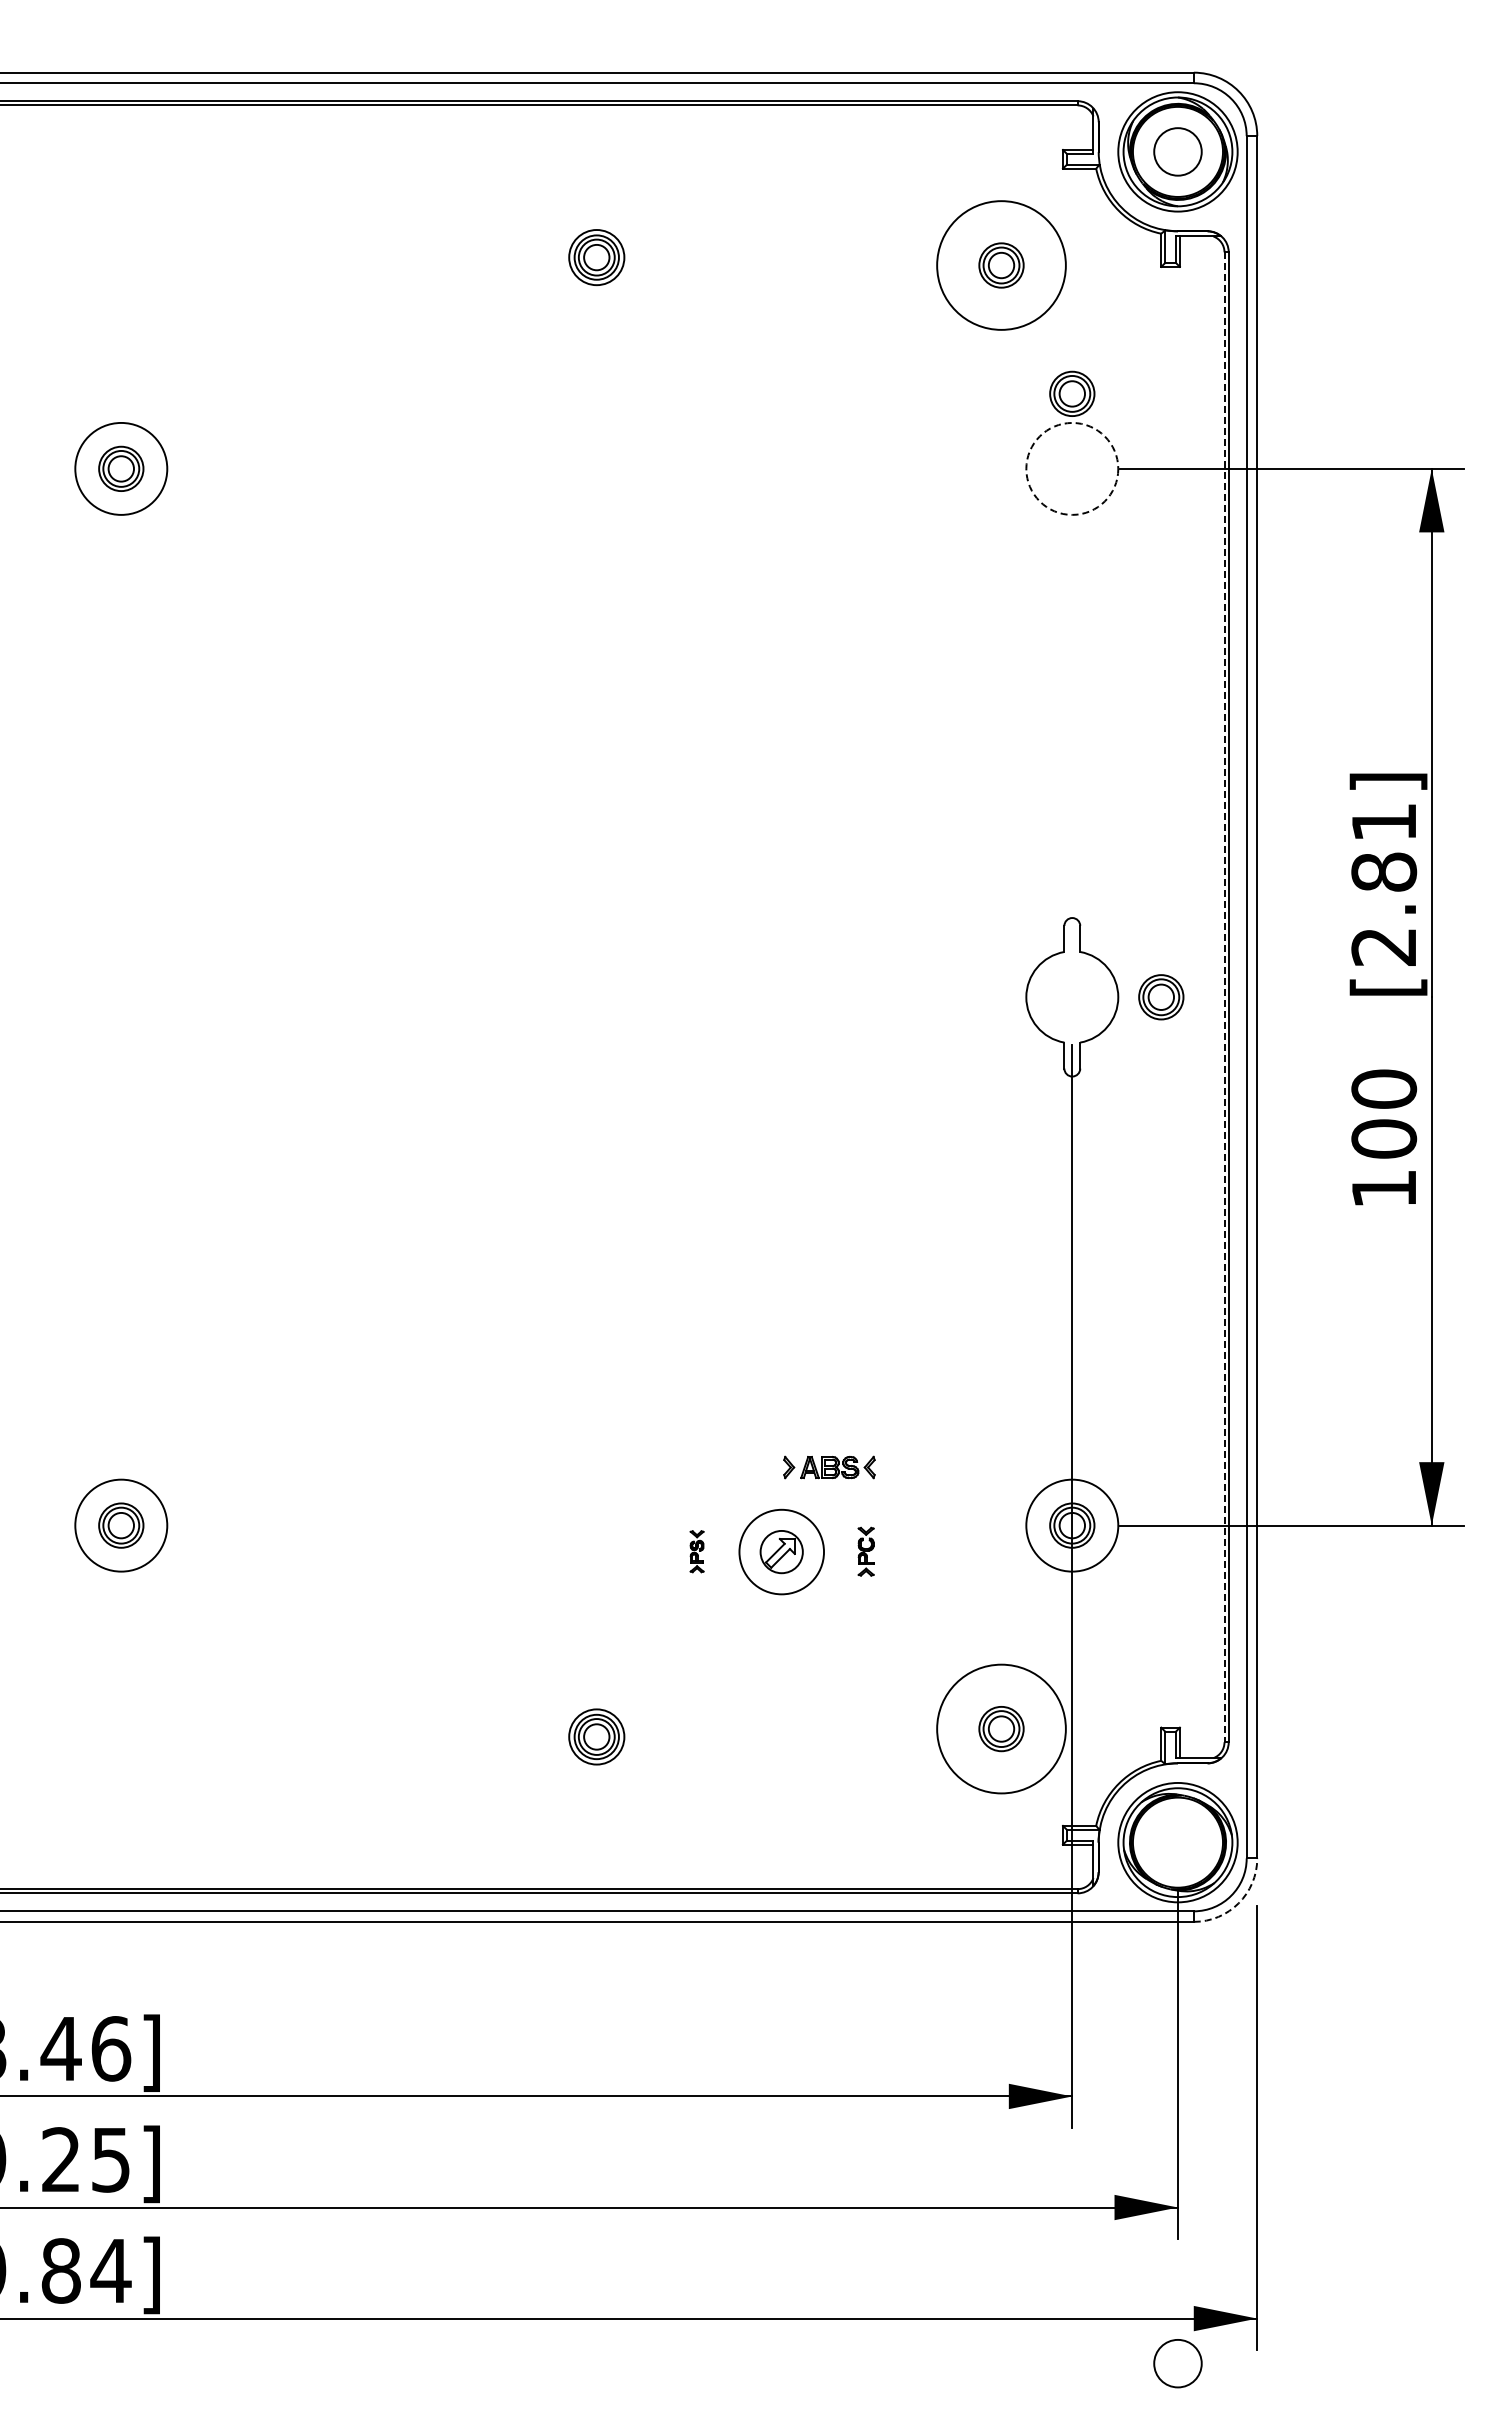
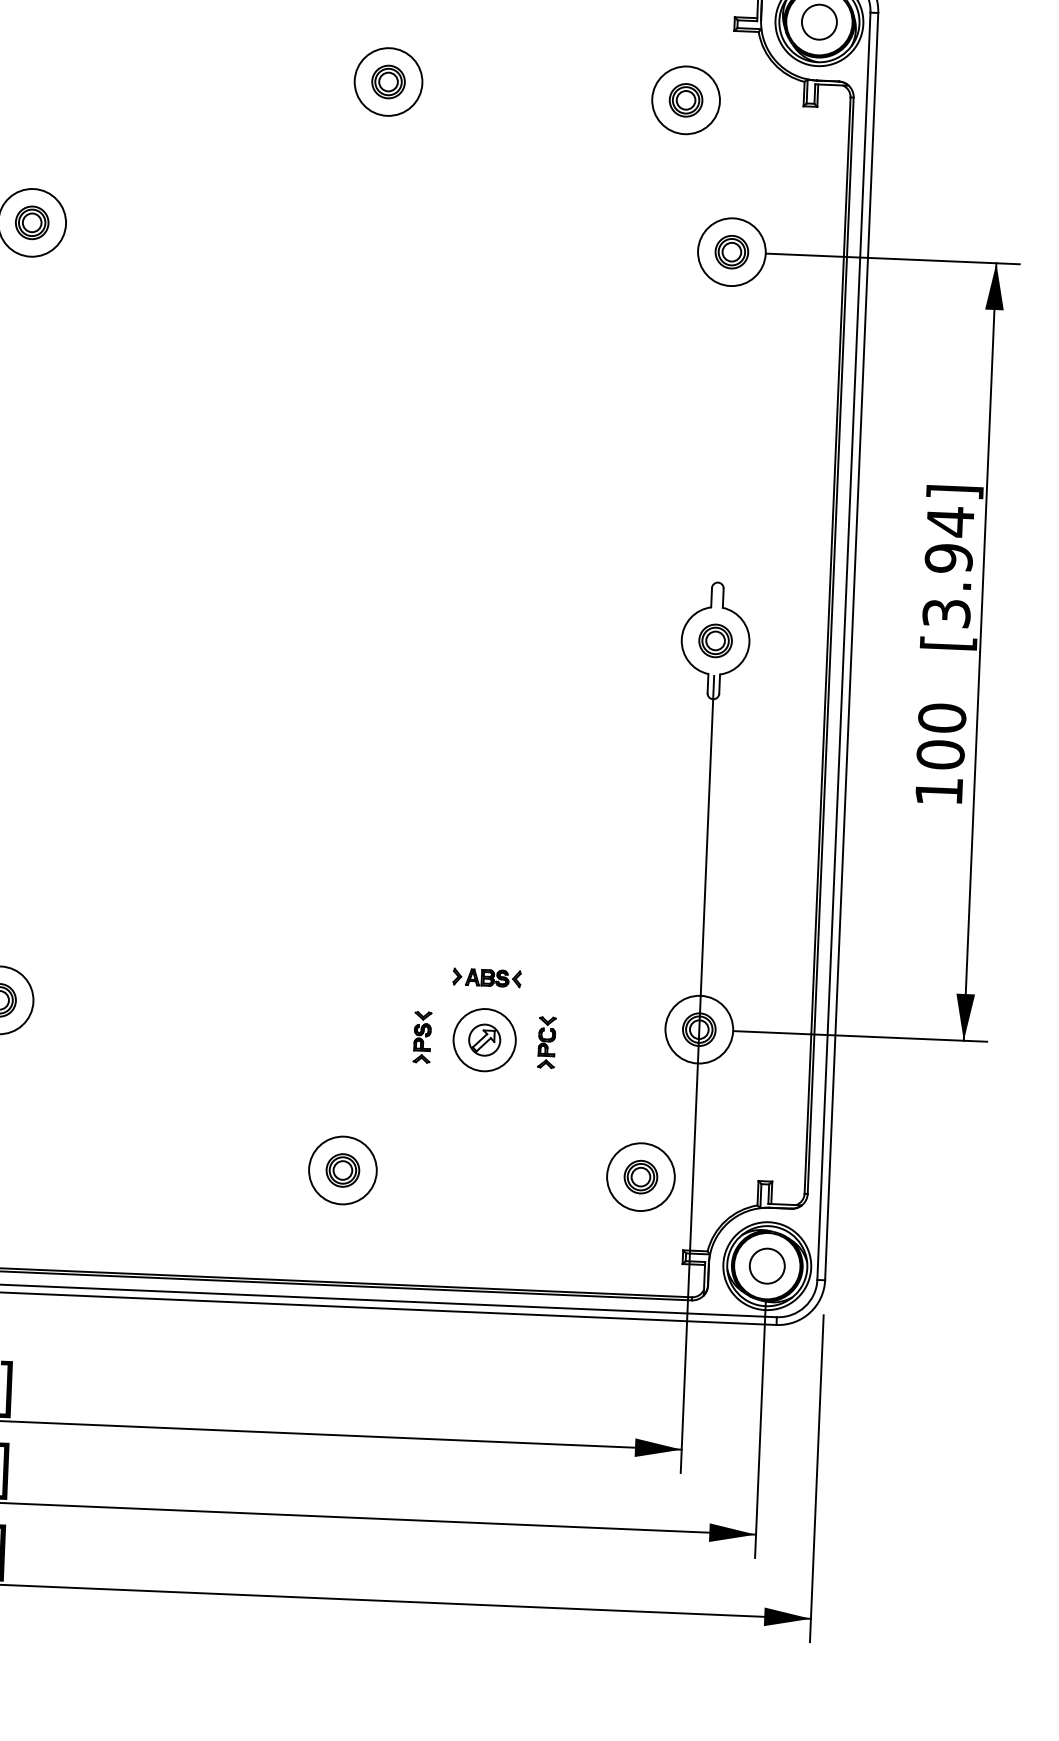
circle: (596, 257) -> (388, 81), size x1.67
circle: (1001, 265) -> (686, 100), size x0.71
part: (1072, 393) -> (732, 251), moved
circle: (1072, 468) -> (732, 251), dashed -> solid
text: (1384, 883) -> (948, 566), [2.81] -> [3.94]
part: (1161, 997) -> (715, 641), moved
line: (1224, 997) -> (827, 645), dashed -> solid
part: (829, 1467) -> (487, 977), moved
part: (696, 1551) -> (422, 1037), size x1.67
part: (865, 1551) -> (546, 1042), size x1.43
circle: (1001, 1729) -> (640, 1177), size x0.71
circle: (596, 1736) -> (342, 1170), size x1.67
arc: (1238, 1903) -> (809, 1312), dashed -> solid
circle: (1177, 2363) -> (766, 1266), moved

